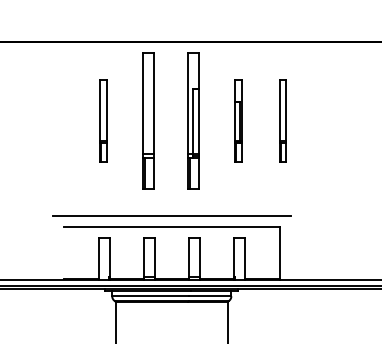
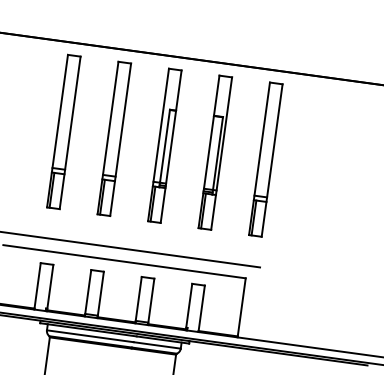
part: (103, 120) -> (64, 131), size x1.67
part: (238, 120) -> (215, 152), size x1.67
part: (282, 120) -> (265, 159), size x1.67

